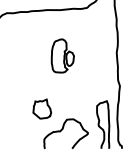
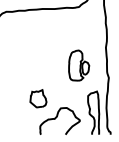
part: (63, 55) -> (79, 65), moved

